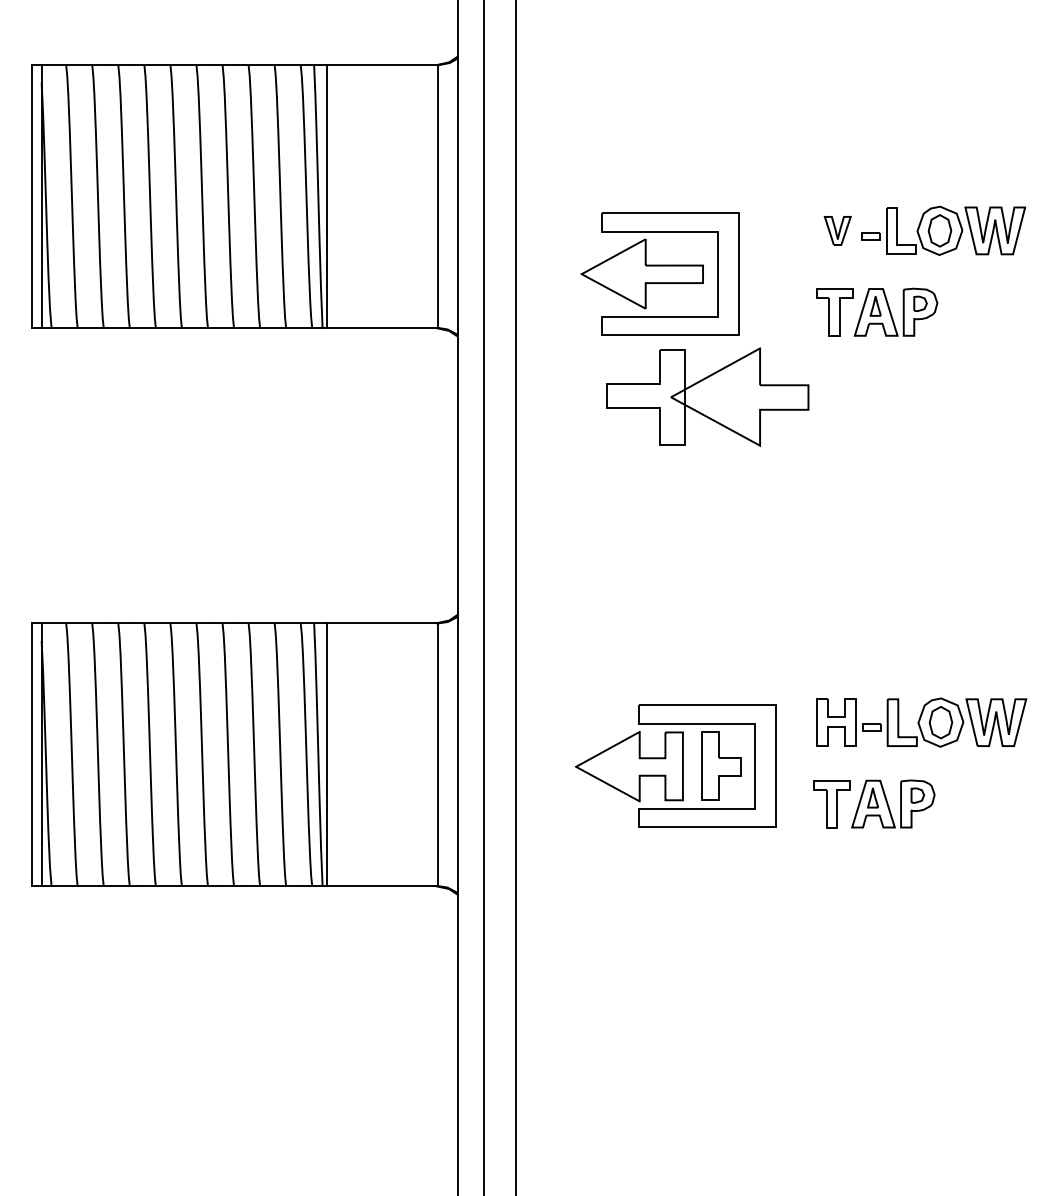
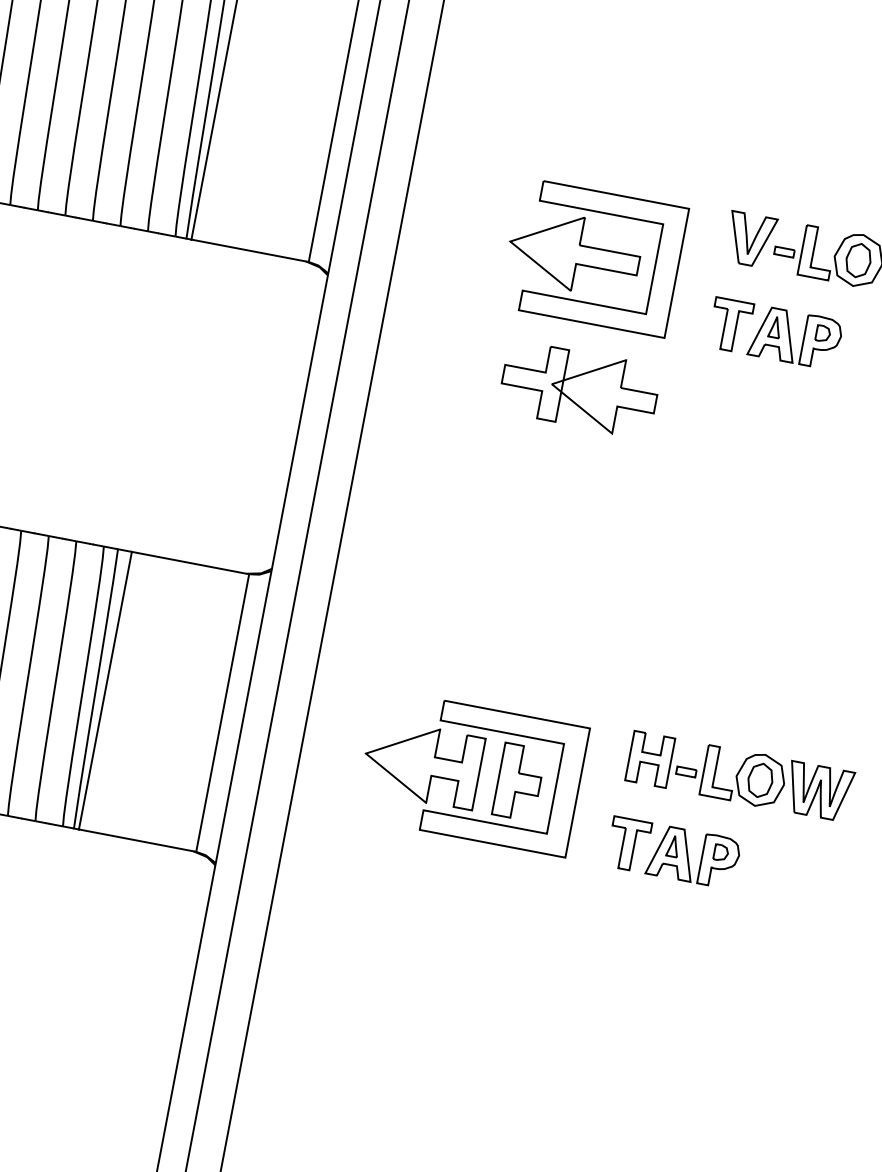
part: (837, 230) -> (750, 239), size x1.67
part: (659, 273) -> (592, 256), moved
part: (707, 396) -> (579, 388), size x0.71

